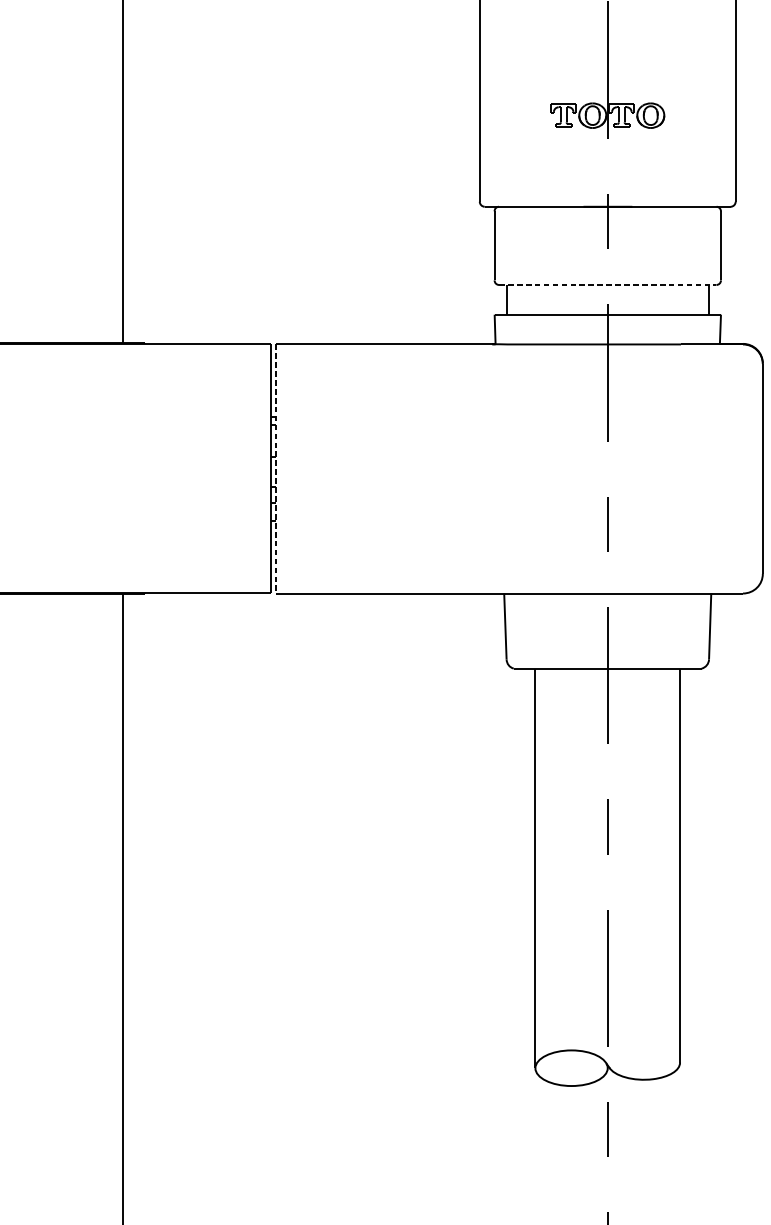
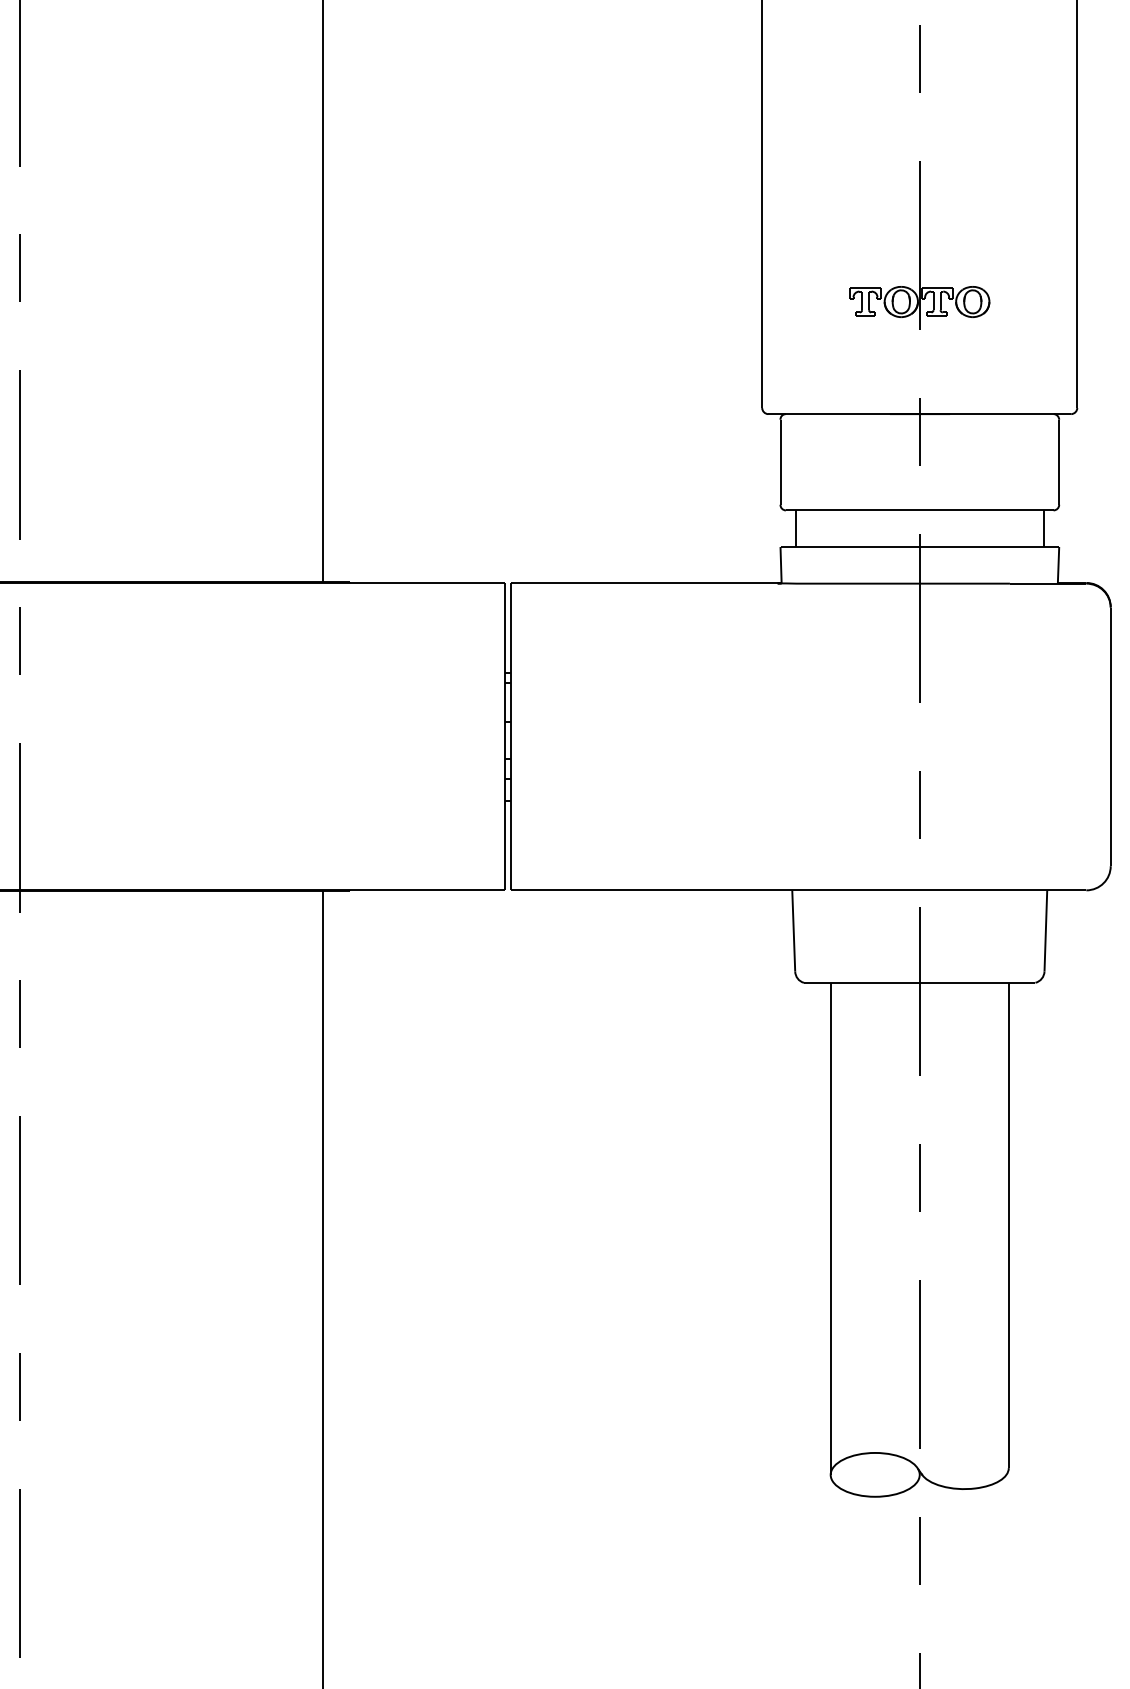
line: (607, 285) -> (919, 510), dashed -> solid
line: (275, 469) -> (510, 737), dashed -> solid

